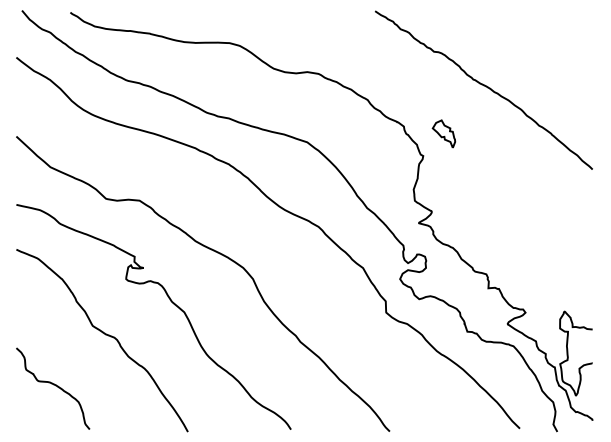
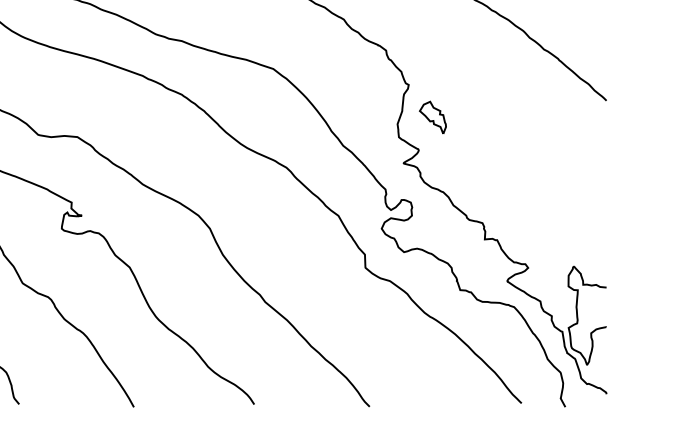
part: (443, 133) -> (432, 117), moved

